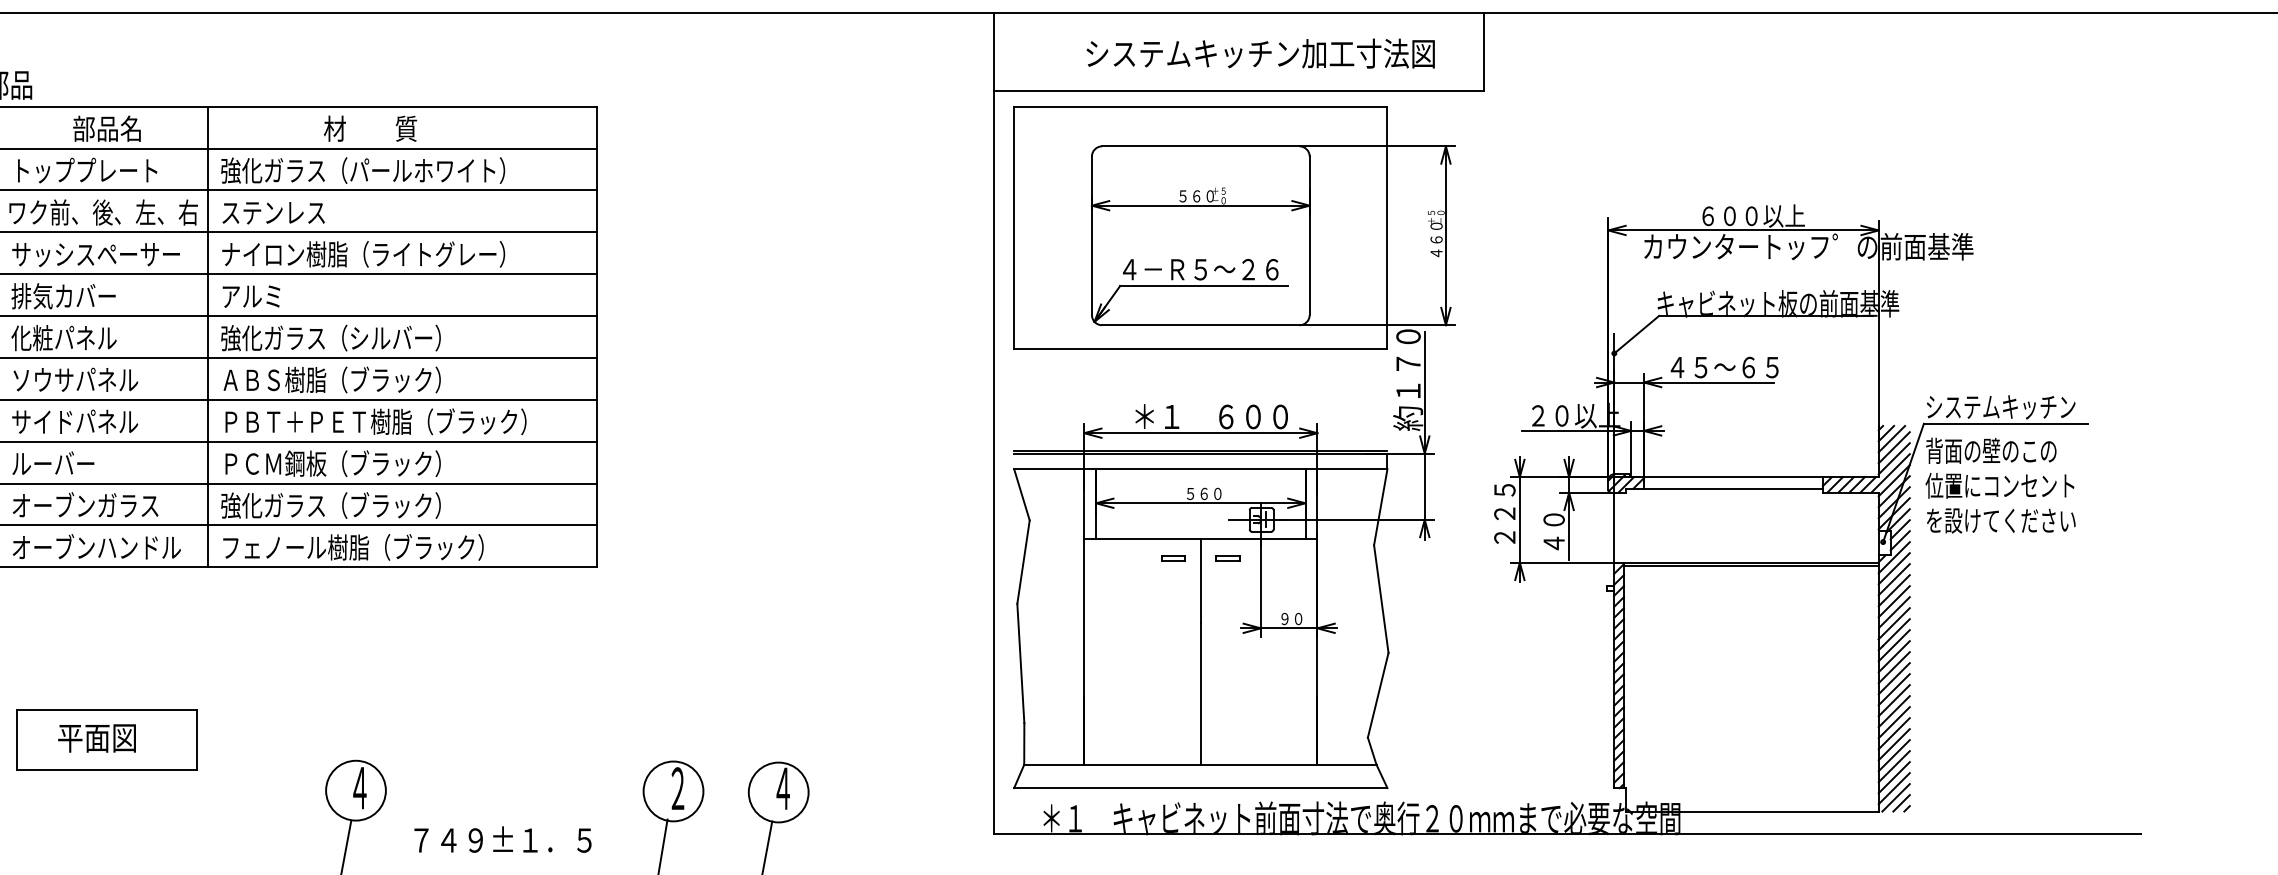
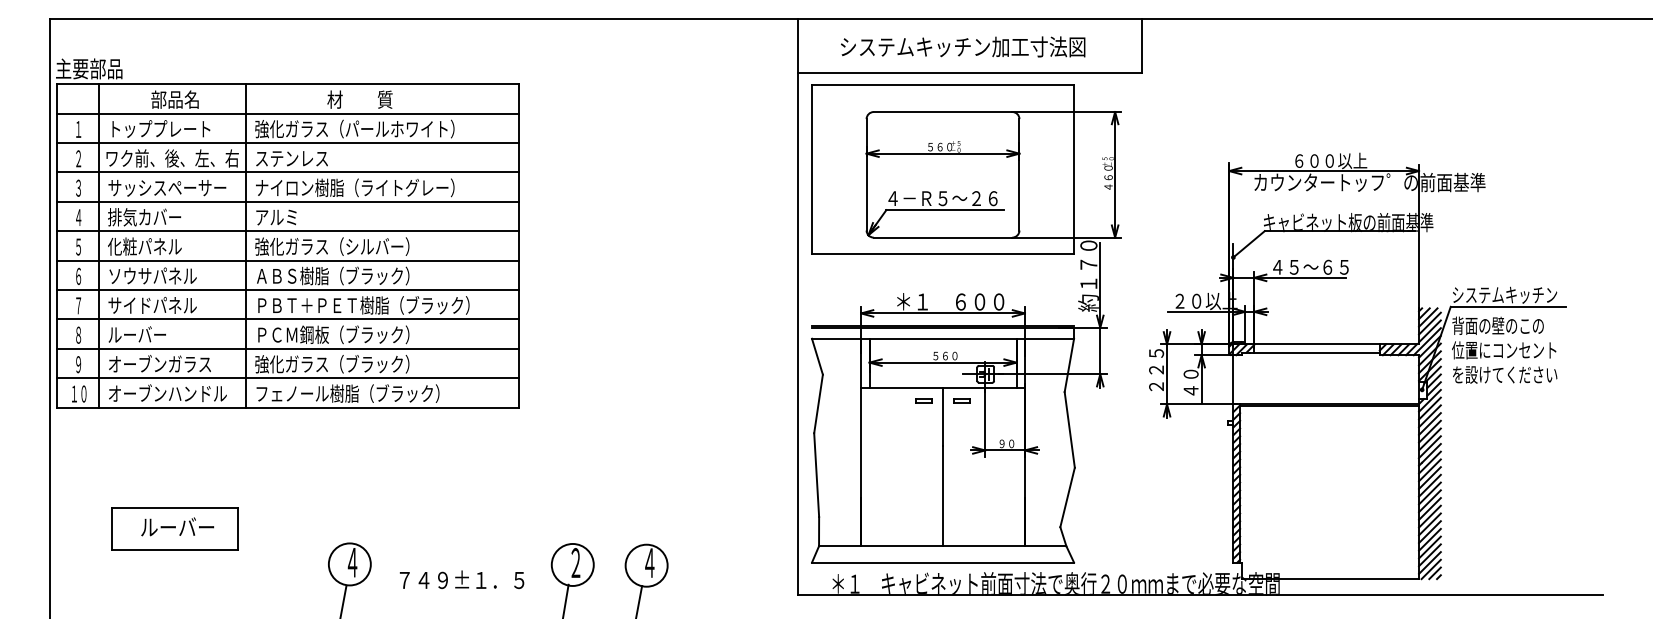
text: (1261, 53) -> (963, 46), moved
text: (110, 738) -> (177, 527), 平面図 -> ルーバー
text: (502, 839) -> (461, 579), moved

